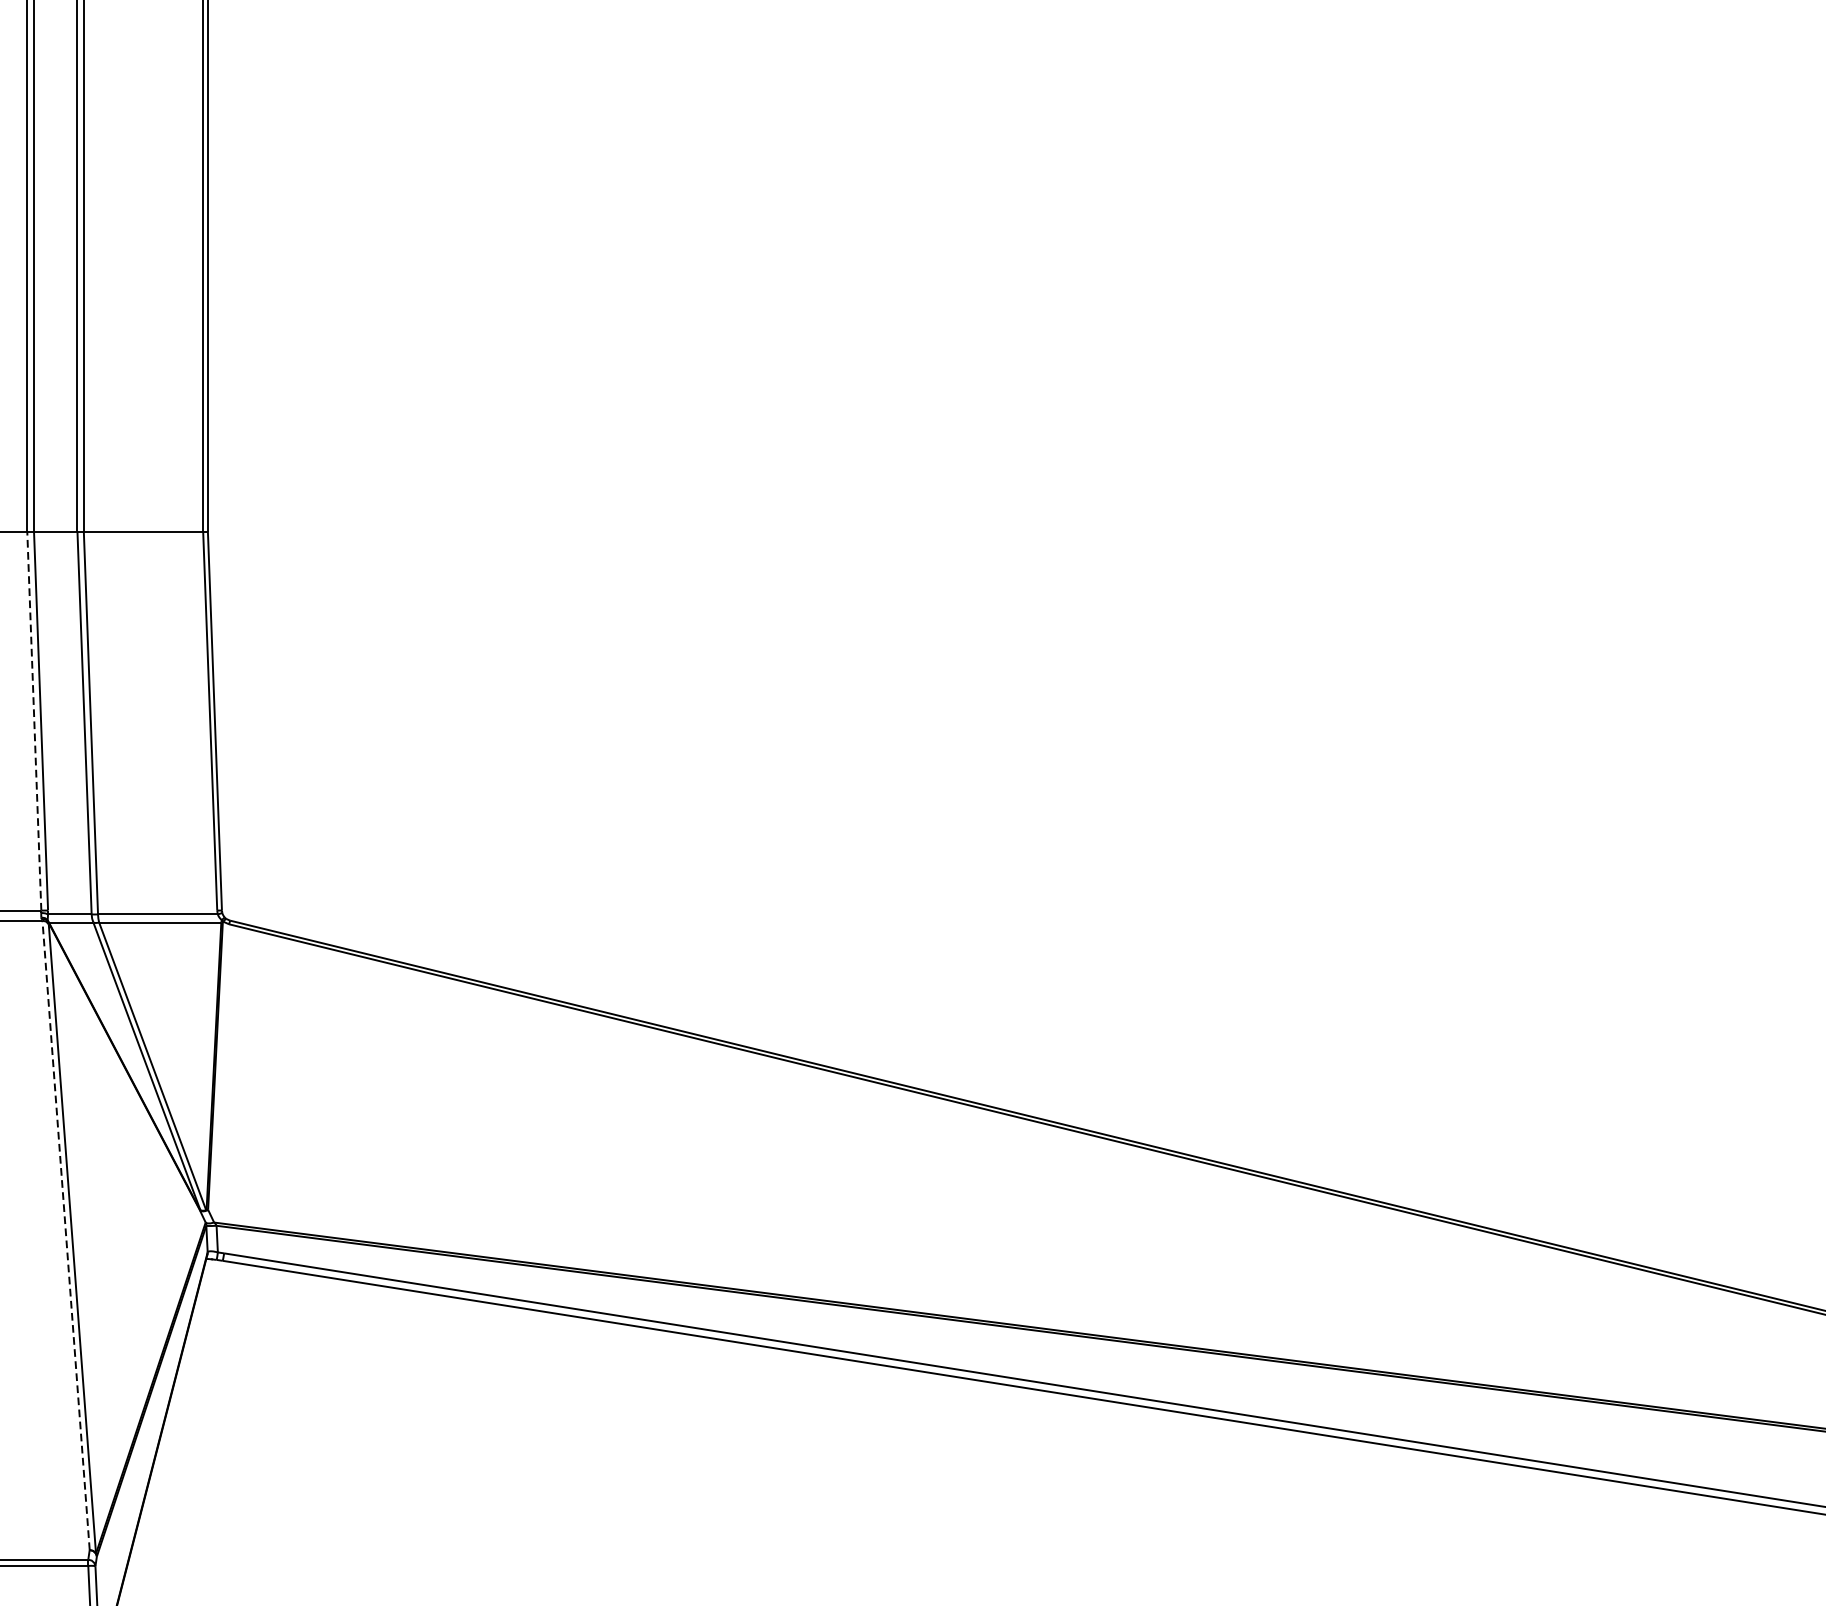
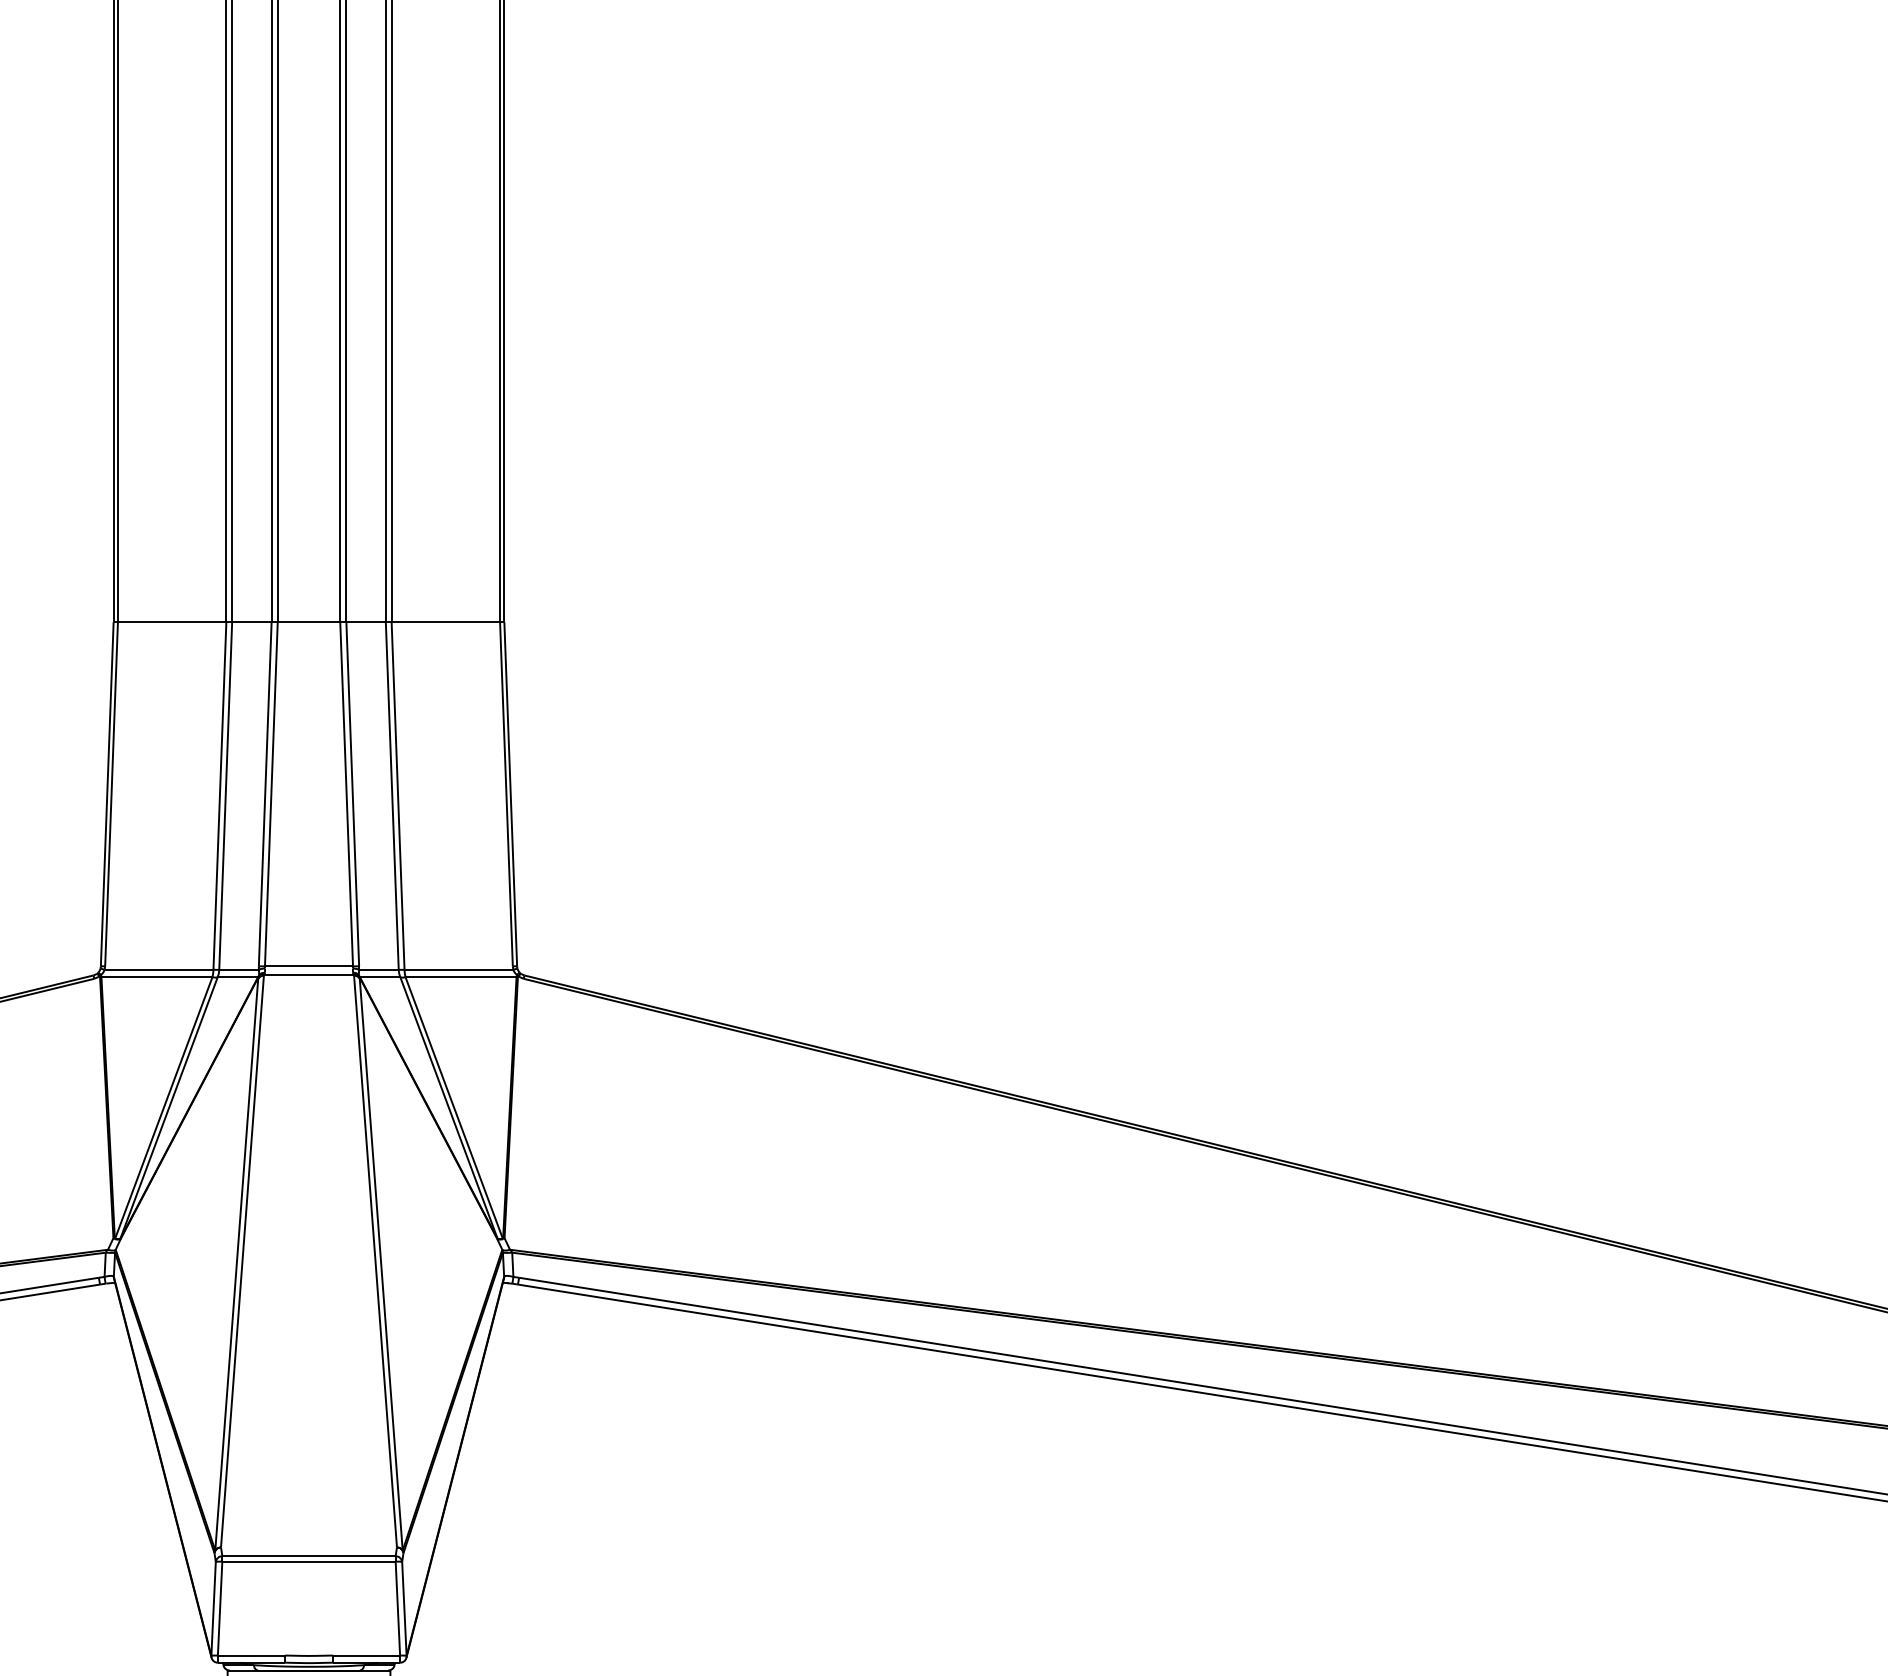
line: (34, 720) -> (346, 793), dashed -> solid
line: (66, 1235) -> (375, 1261), dashed -> solid

